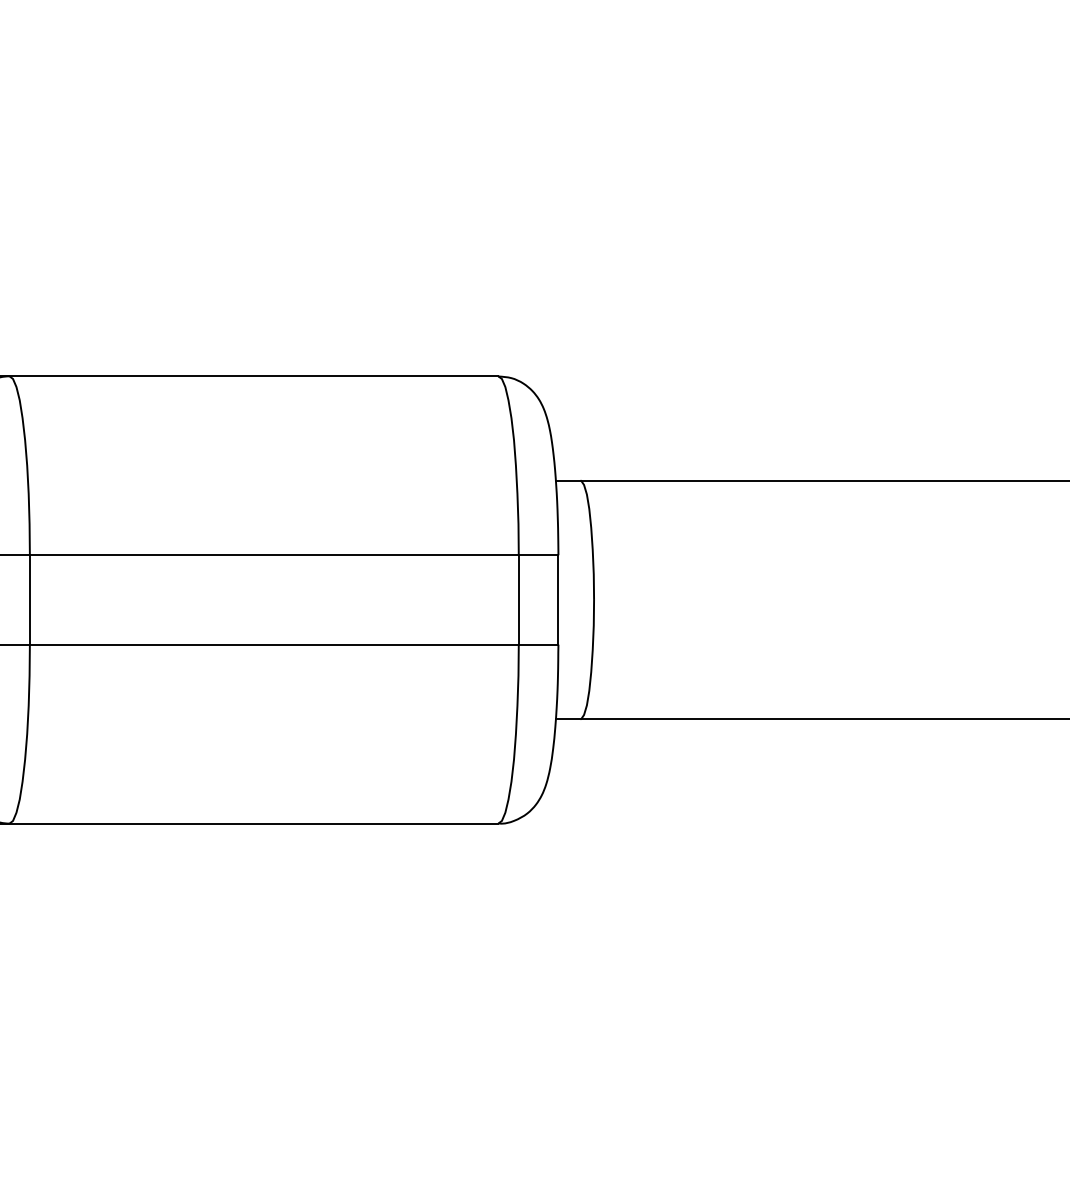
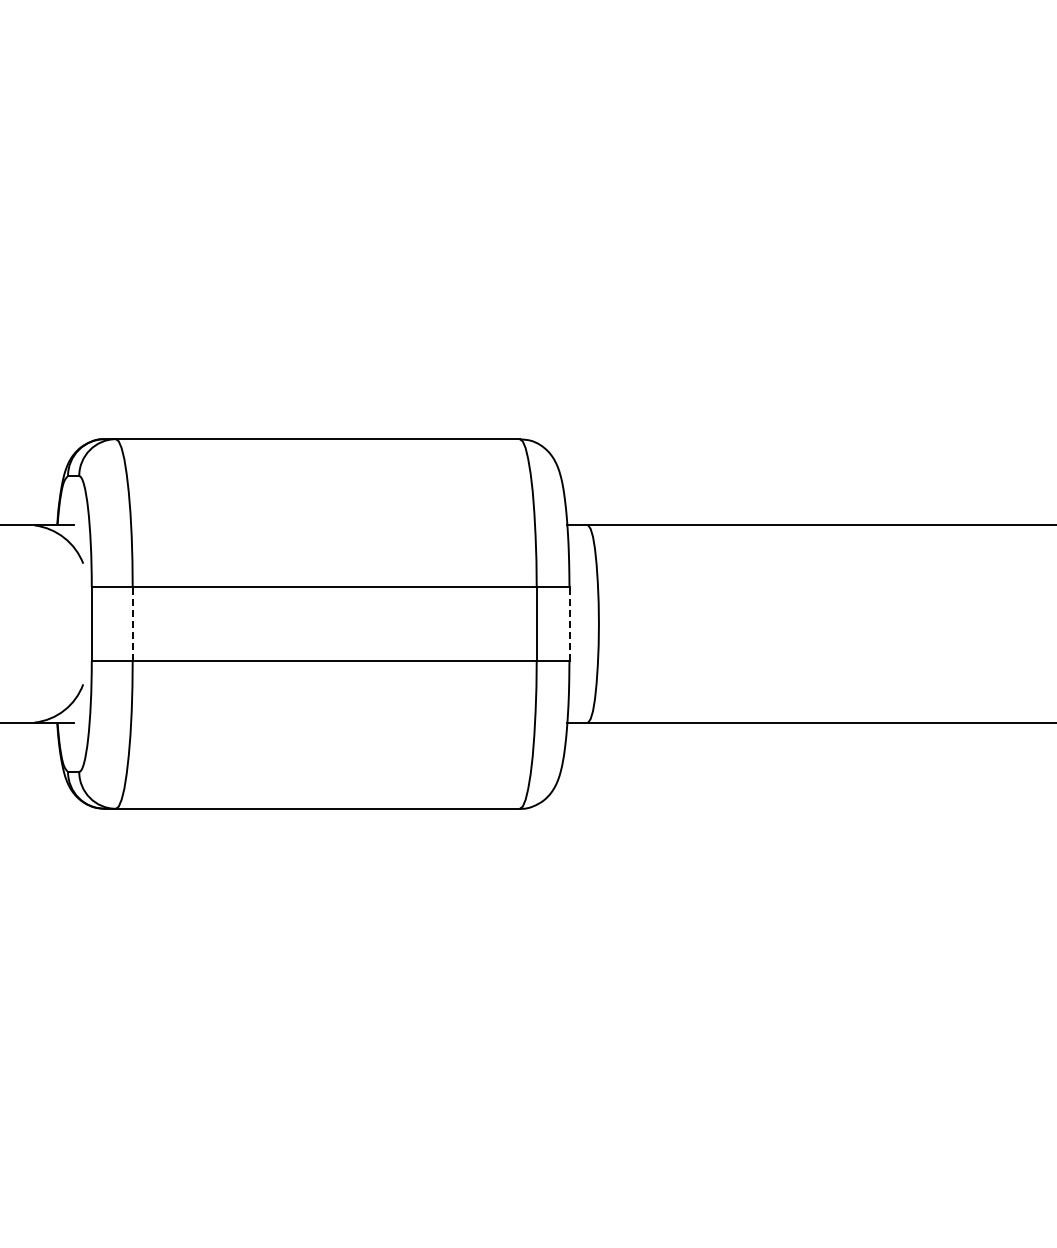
line: (29, 600) -> (132, 624), solid -> dashed
line: (558, 600) -> (569, 624), solid -> dashed

